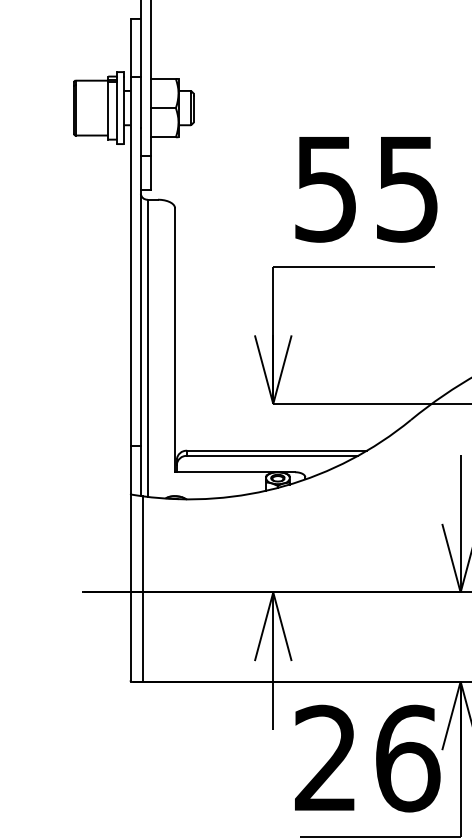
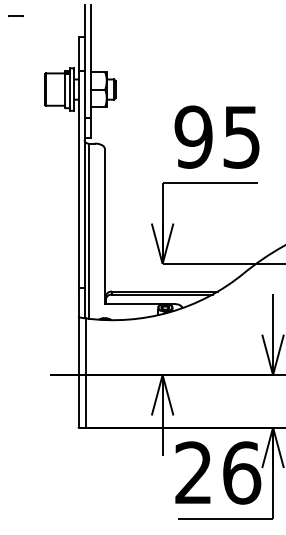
text: (325, 187) -> (193, 136), 55 -> 95

